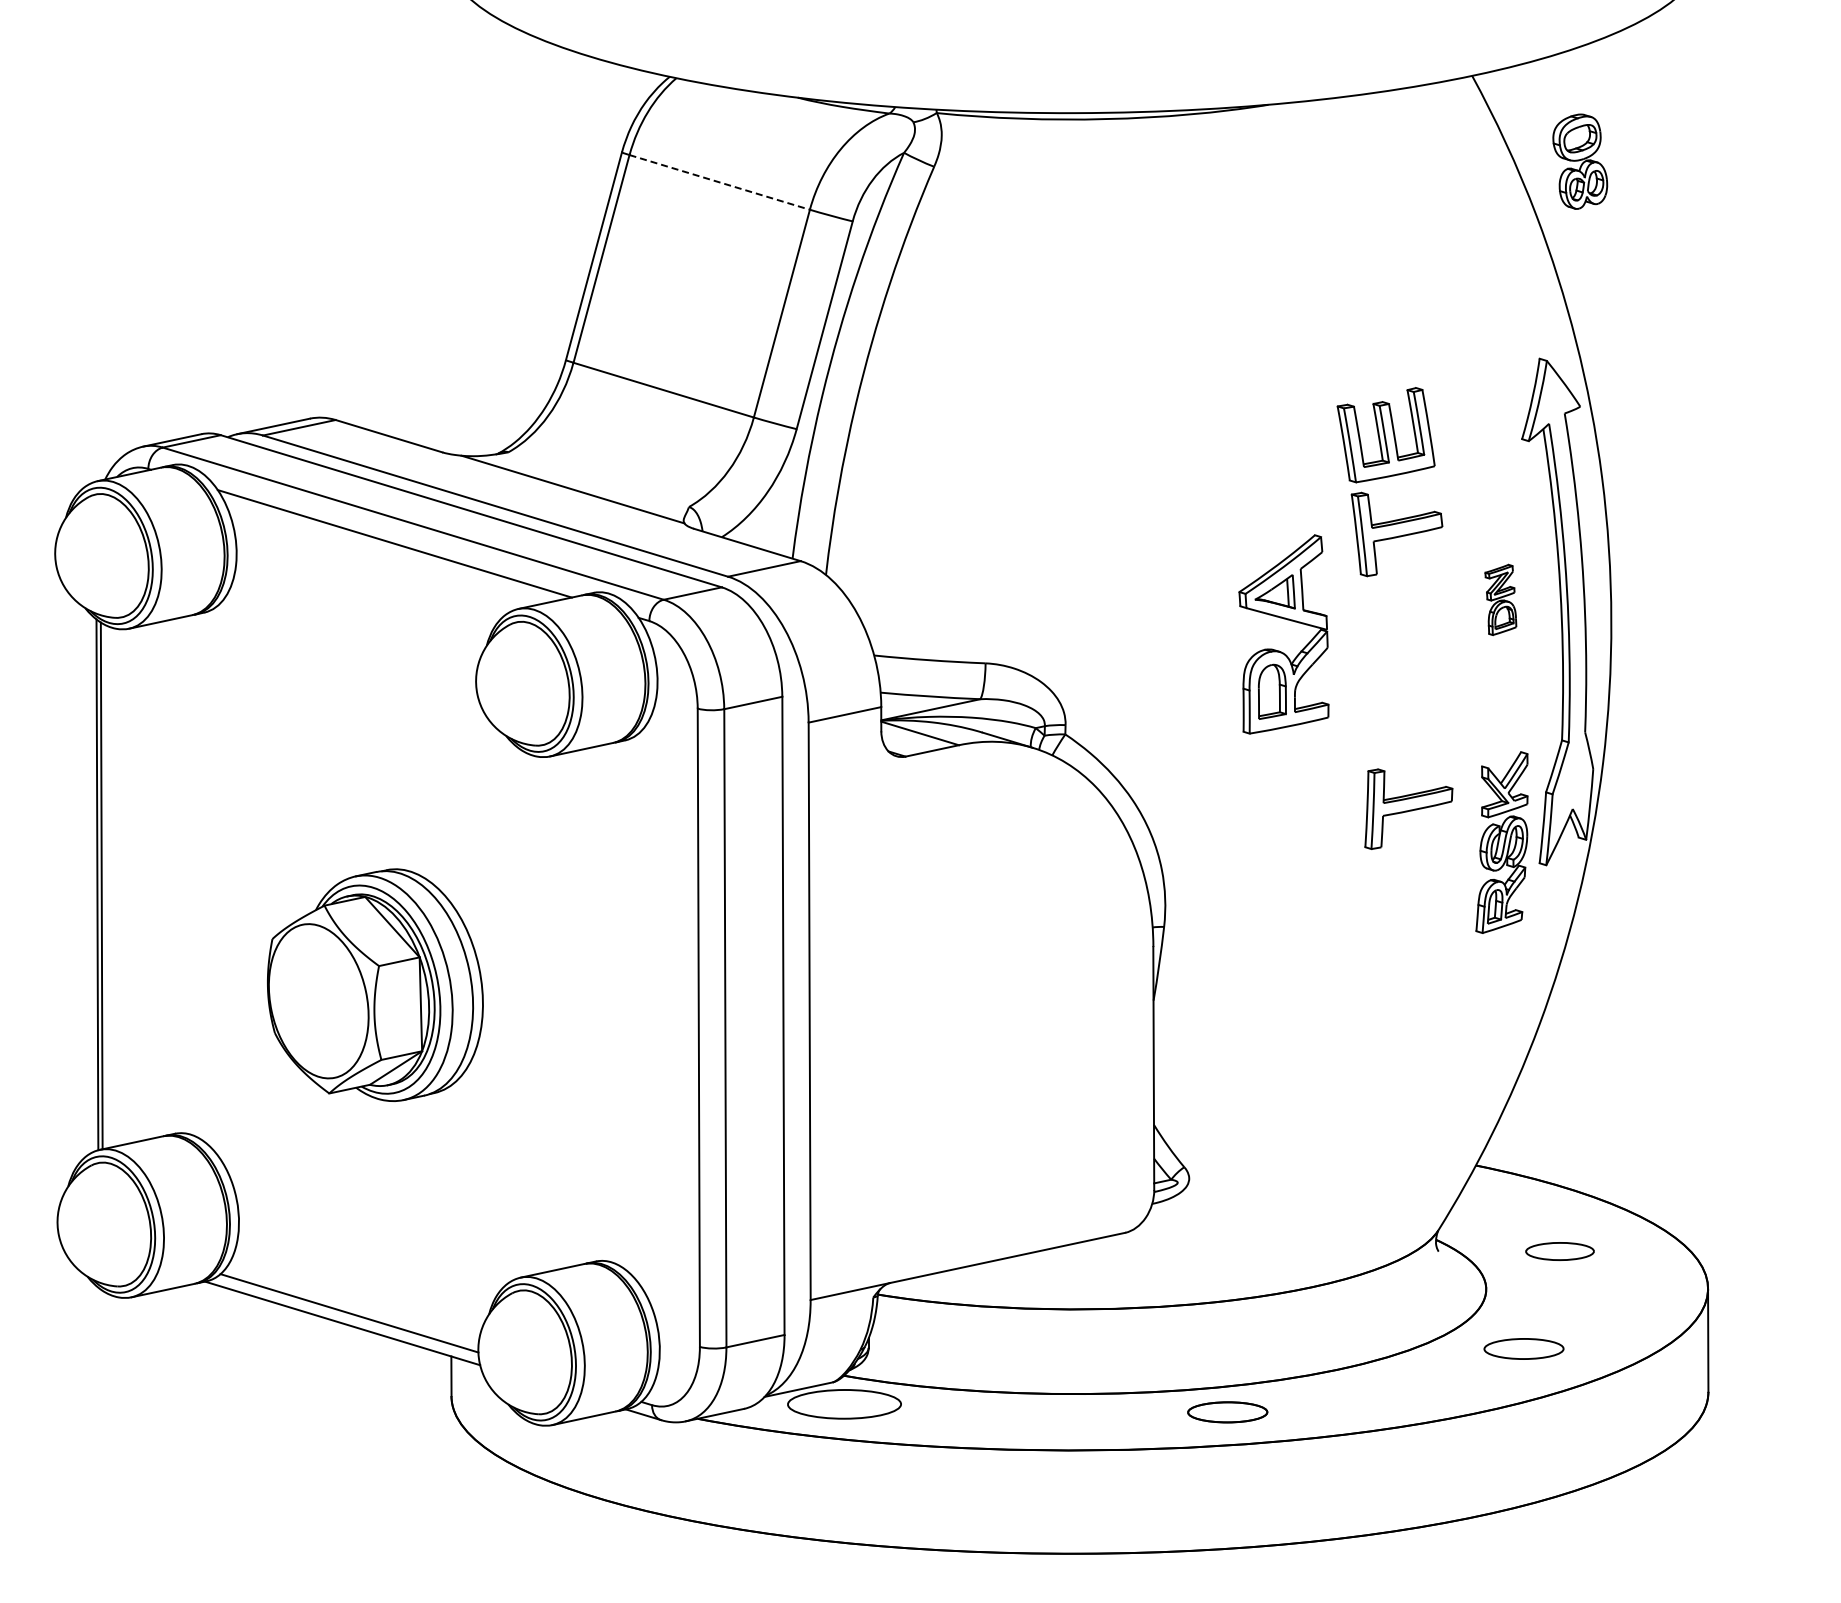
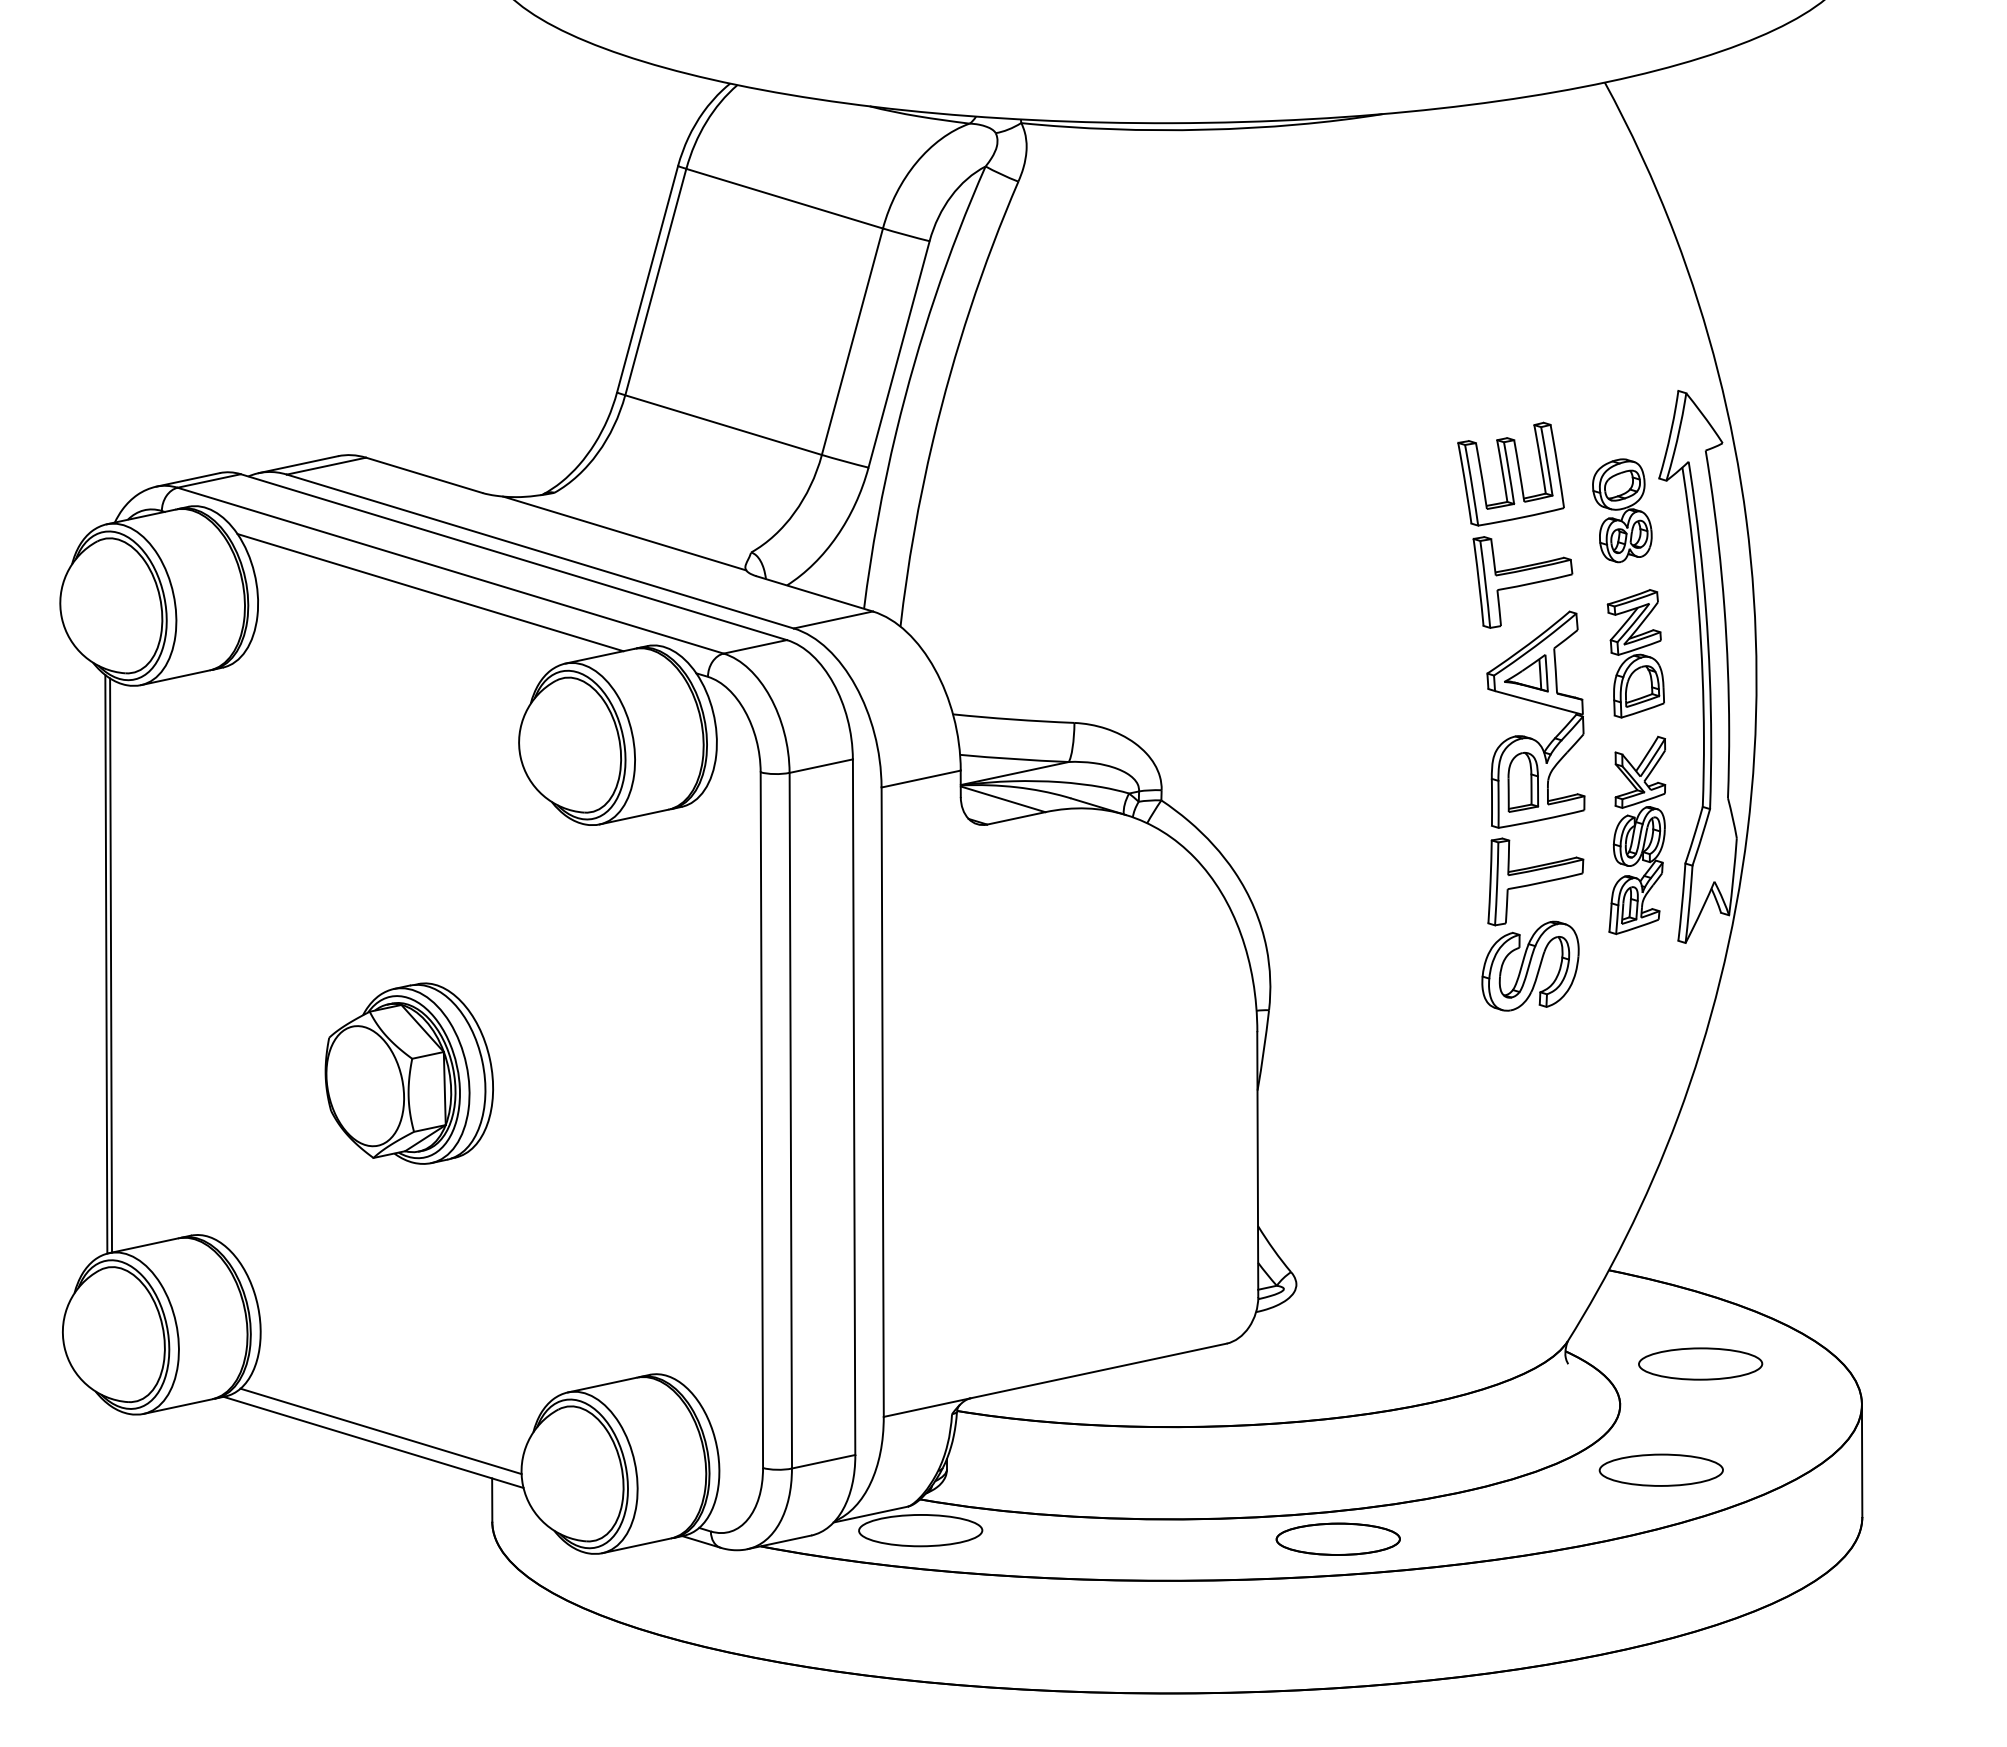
part: (1580, 161) -> (1622, 510), moved
line: (720, 182) -> (785, 198), dashed -> solid
part: (1500, 599) -> (1635, 653), size x1.67
part: (1287, 620) -> (1539, 704), moved
part: (1501, 842) -> (1636, 835), moved
part: (1403, 886) -> (1529, 966), added
part: (375, 984) -> (409, 1072), size x0.71
part: (1559, 1251) -> (1700, 1364), size x1.67
part: (1523, 1348) -> (1660, 1469), size x1.43
part: (1227, 1412) -> (1338, 1539), size x1.43

